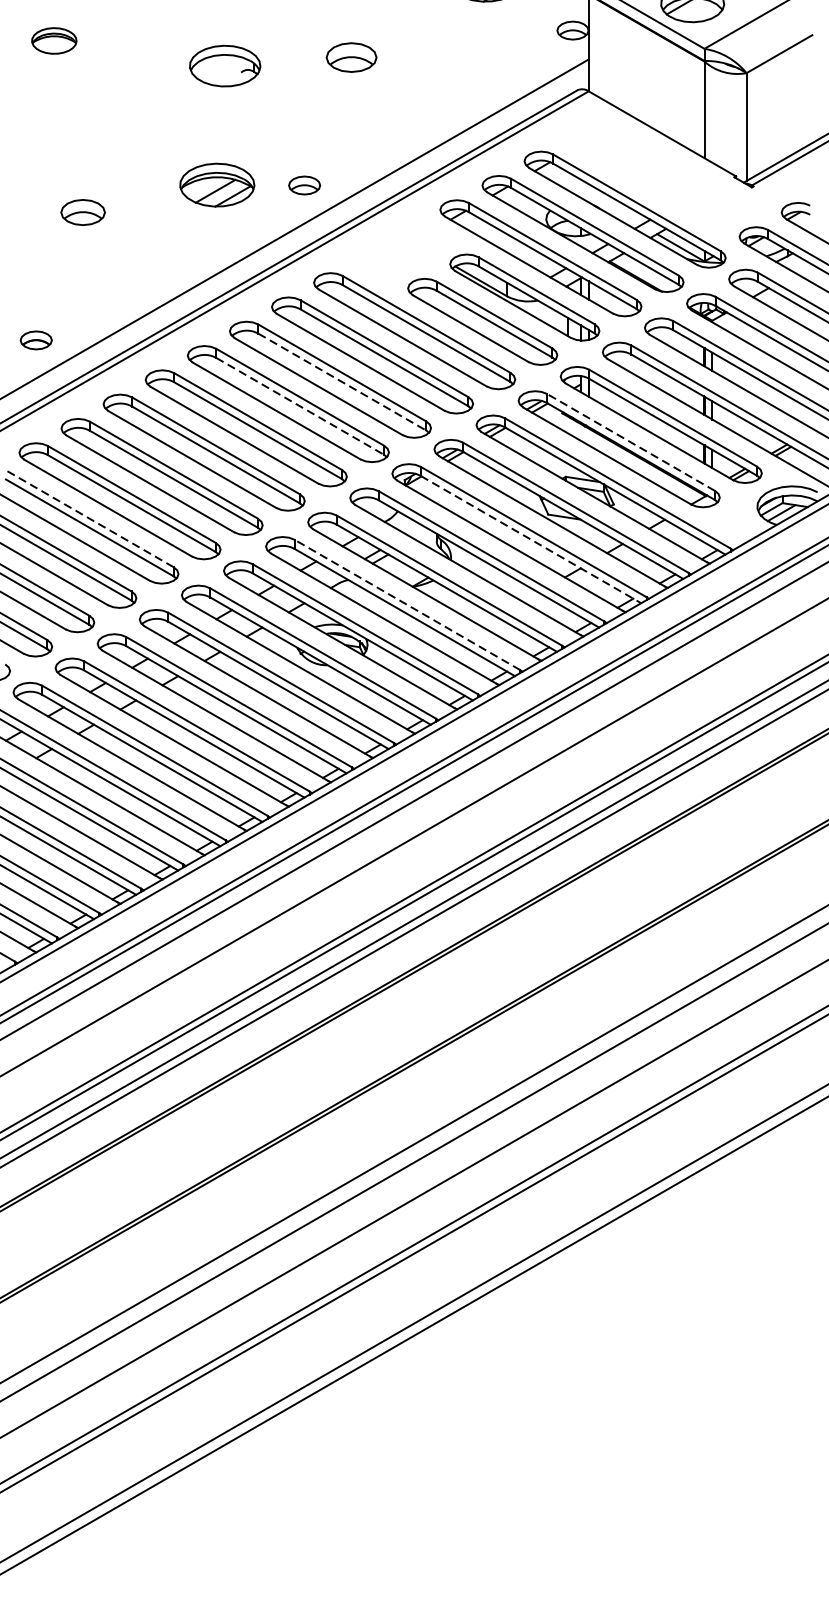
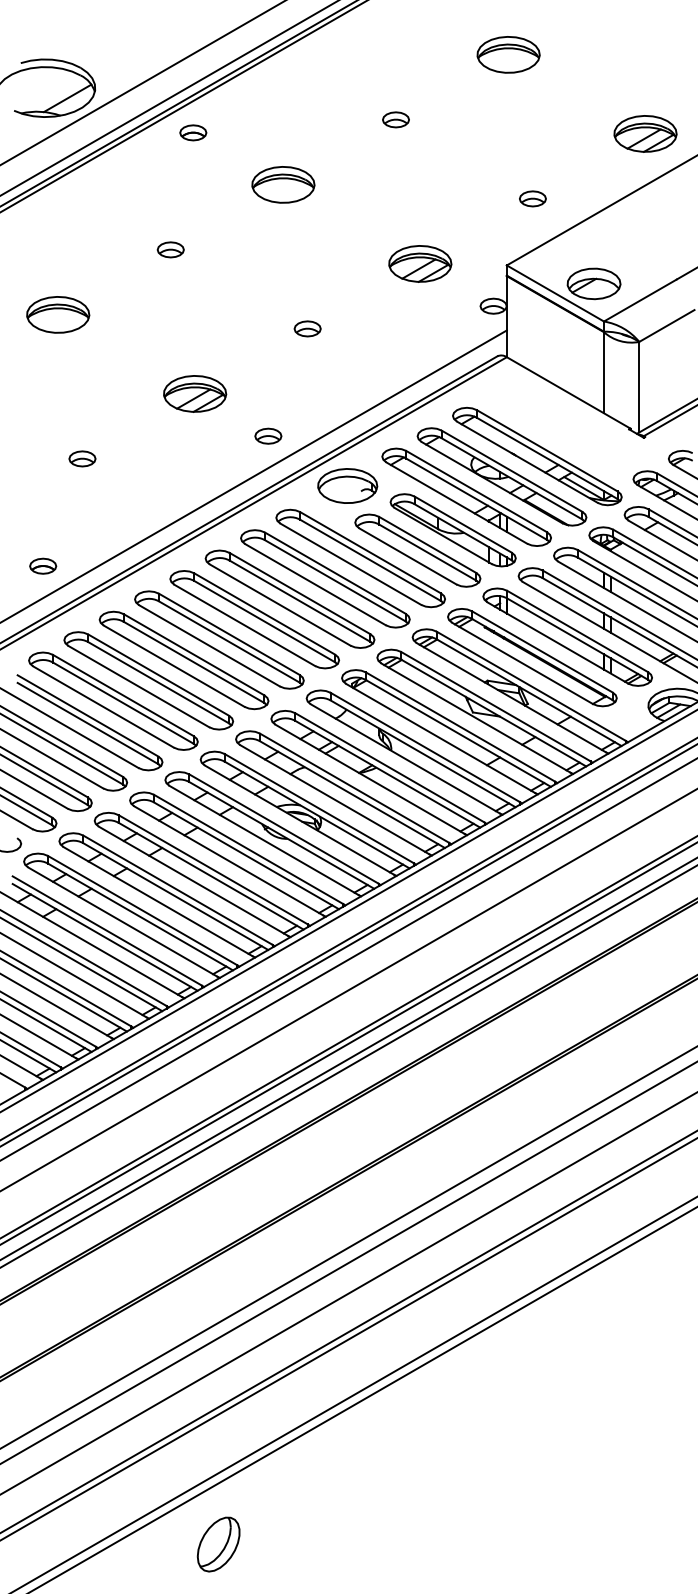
part: (54, 40) -> (58, 314), size x1.67
part: (351, 57) -> (307, 328), size x0.62
part: (224, 65) -> (347, 485), moved
part: (217, 184) -> (195, 393), moved
part: (83, 212) -> (82, 458), size x0.71
line: (342, 382) -> (300, 601), dashed -> solid
line: (301, 406) -> (265, 621), dashed -> solid
line: (630, 442) -> (541, 651), dashed -> solid
line: (89, 518) -> (87, 715), dashed -> solid
line: (531, 539) -> (458, 733), dashed -> solid
line: (407, 605) -> (354, 788), dashed -> solid
part: (245, 1506) -> (218, 1544), added

